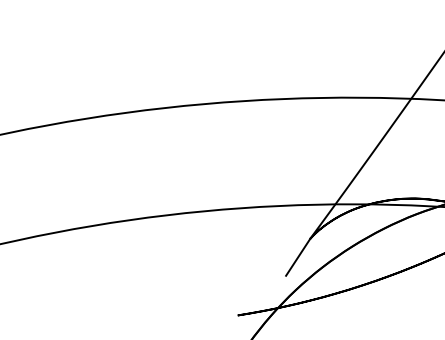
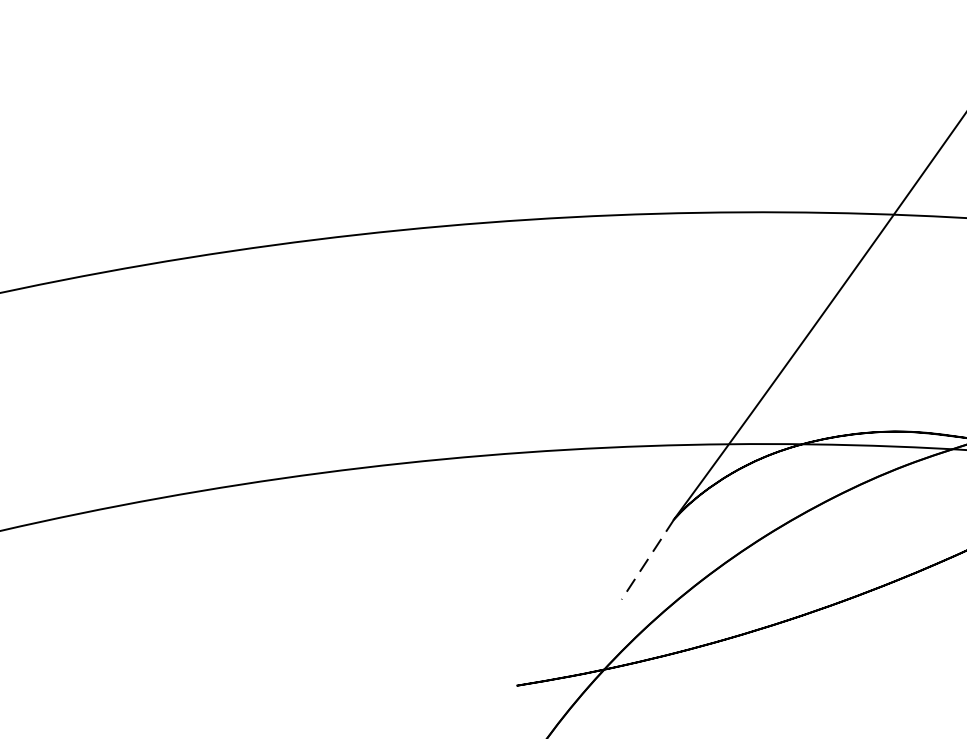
line: (297, 257) -> (646, 559), solid -> dashed

